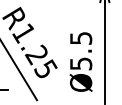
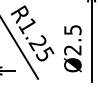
text: (80, 64) -> (72, 50), Ø5.5 -> Ø2.5

